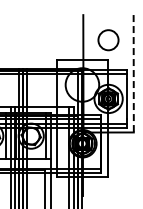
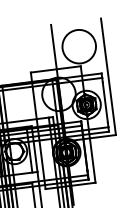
circle: (108, 40) -> (79, 46), size x1.67
line: (133, 73) -> (108, 76), dashed -> solid

